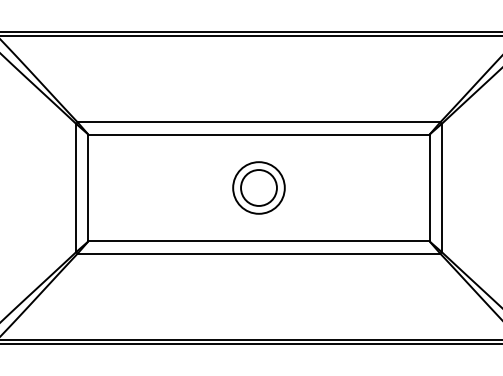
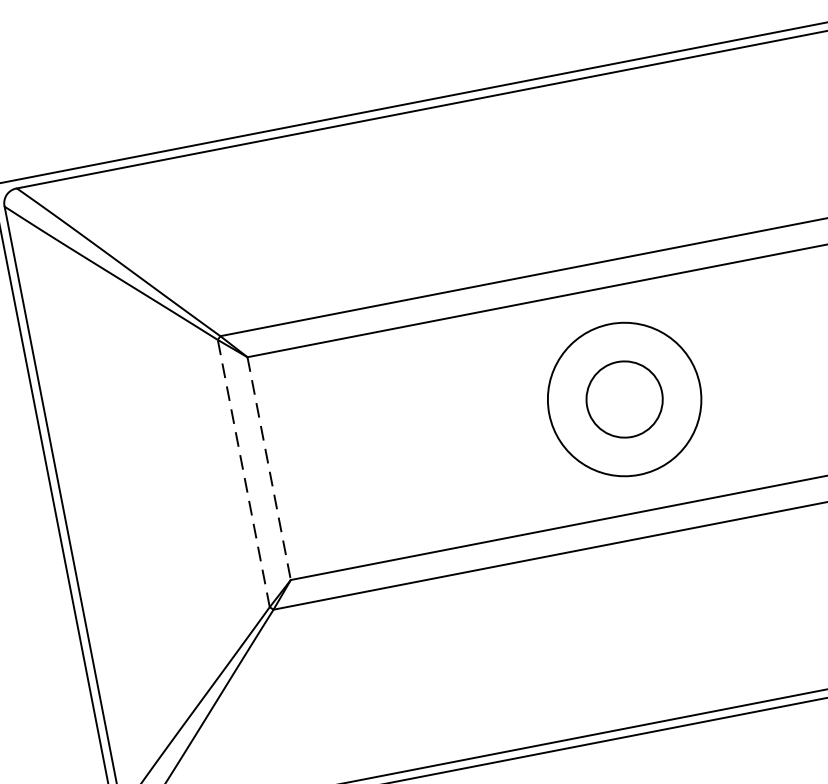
line: (76, 187) -> (244, 472), solid -> dashed
circle: (258, 187) -> (623, 398), size x1.4
line: (88, 188) -> (269, 469), solid -> dashed

